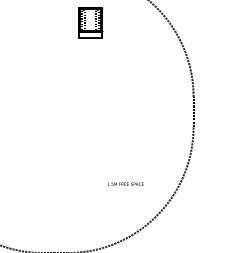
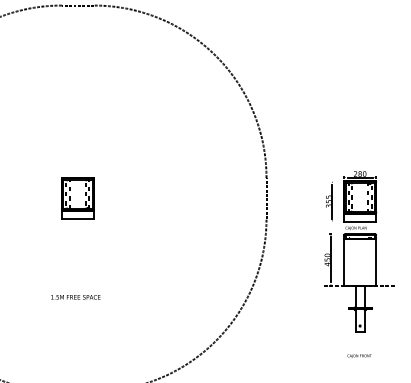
part: (90, 23) -> (77, 198), moved
text: (125, 184) -> (75, 297), moved

